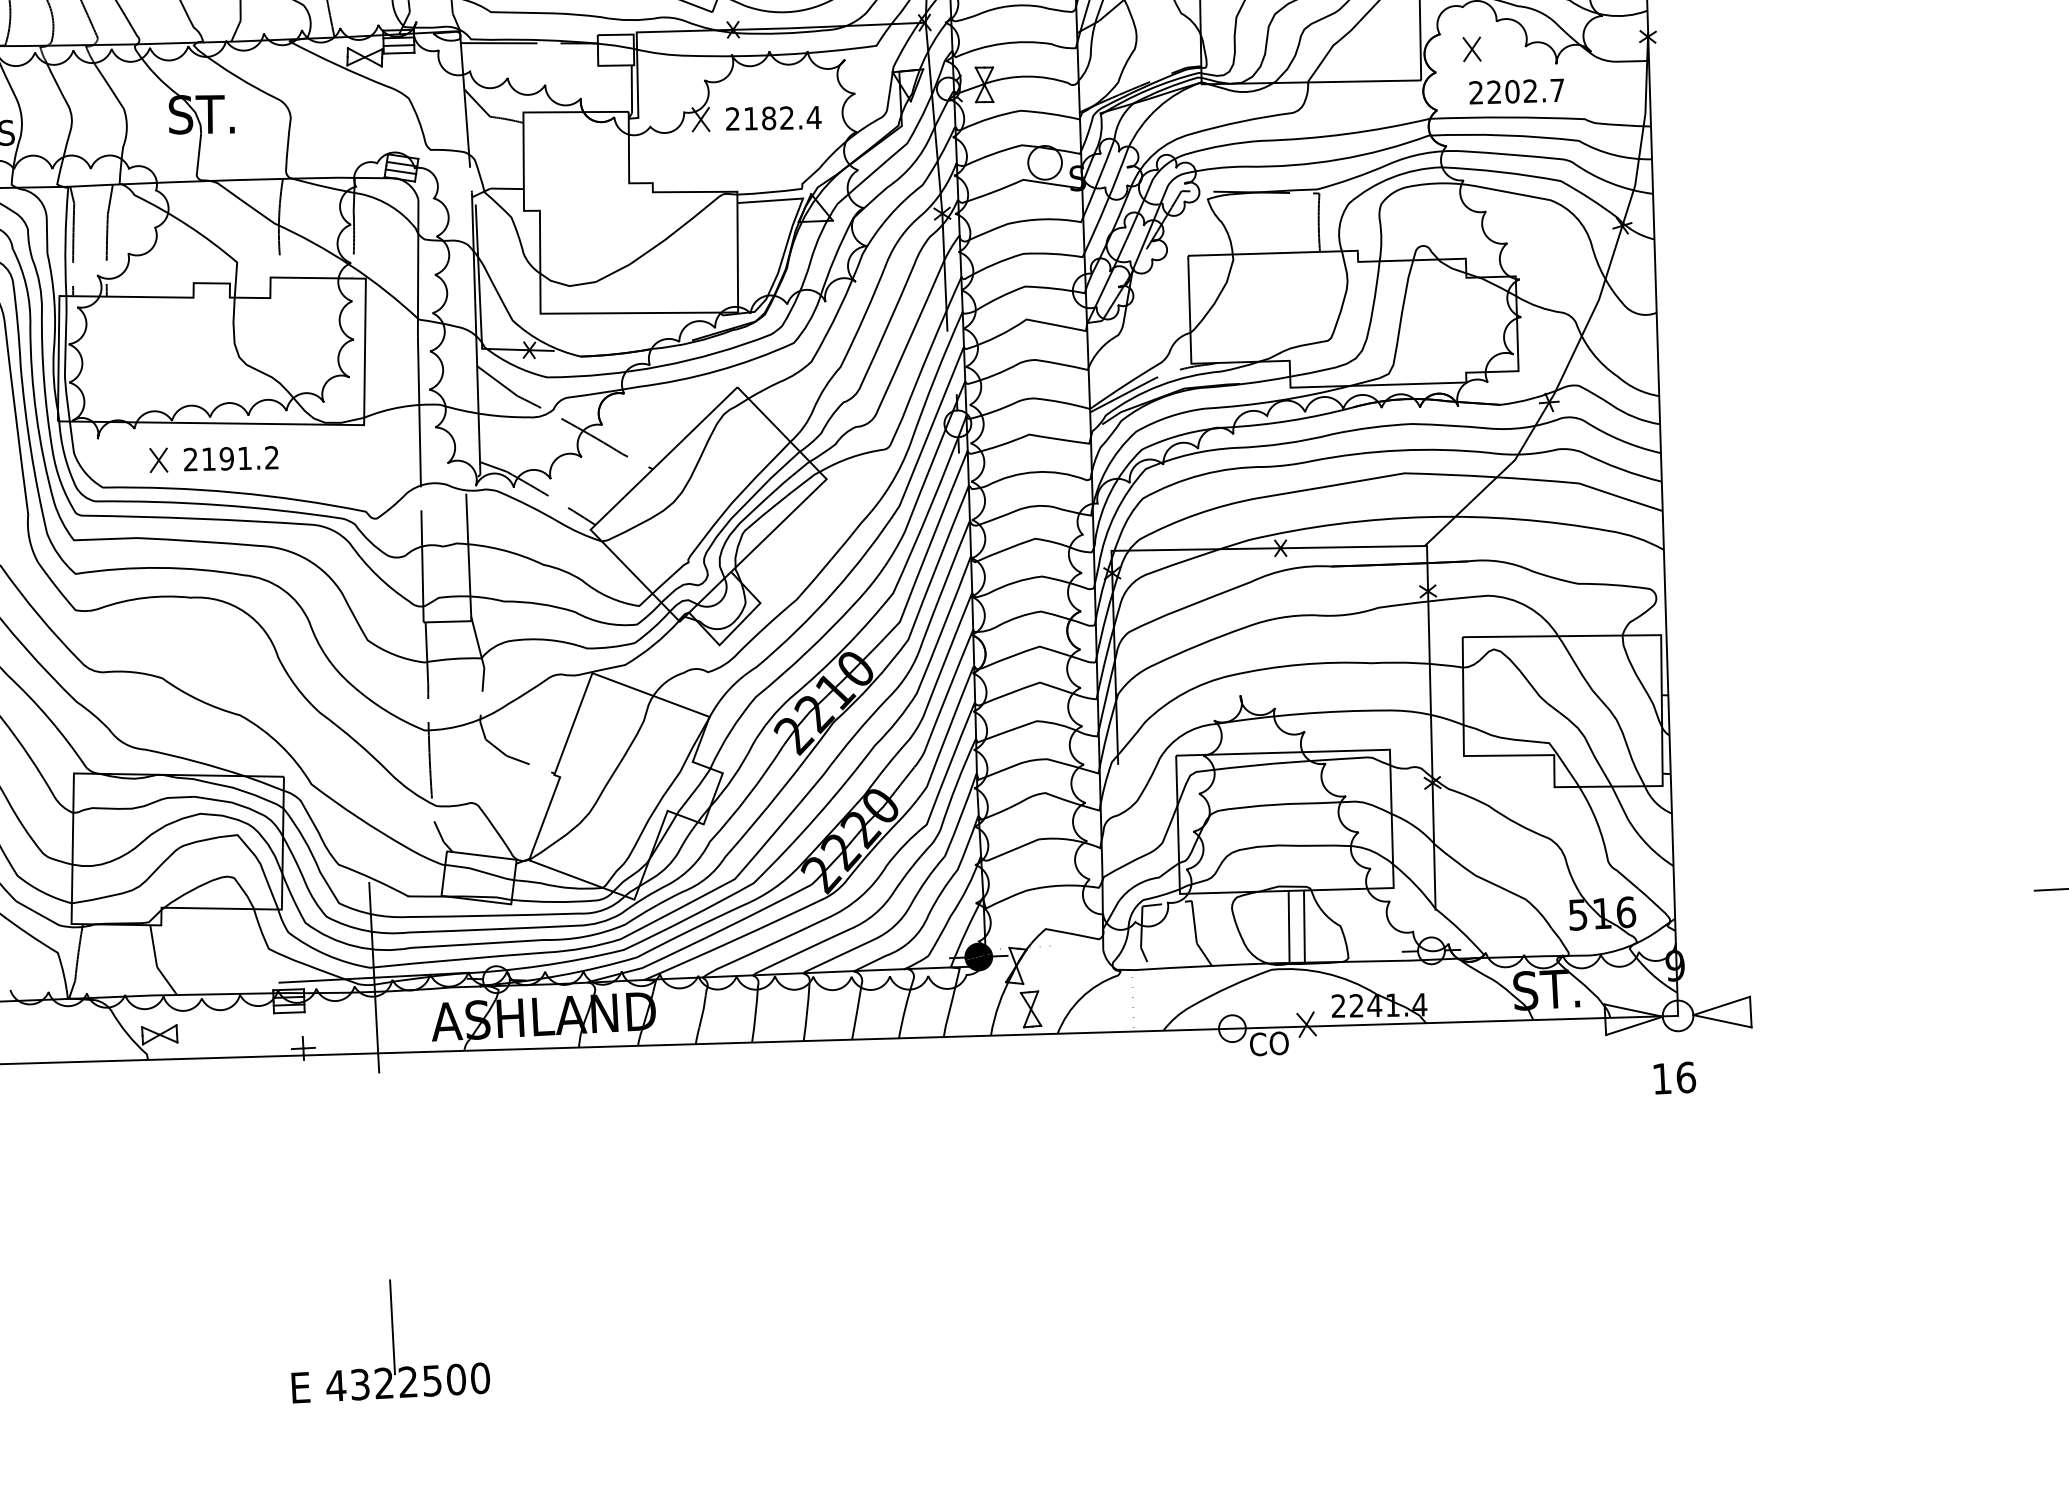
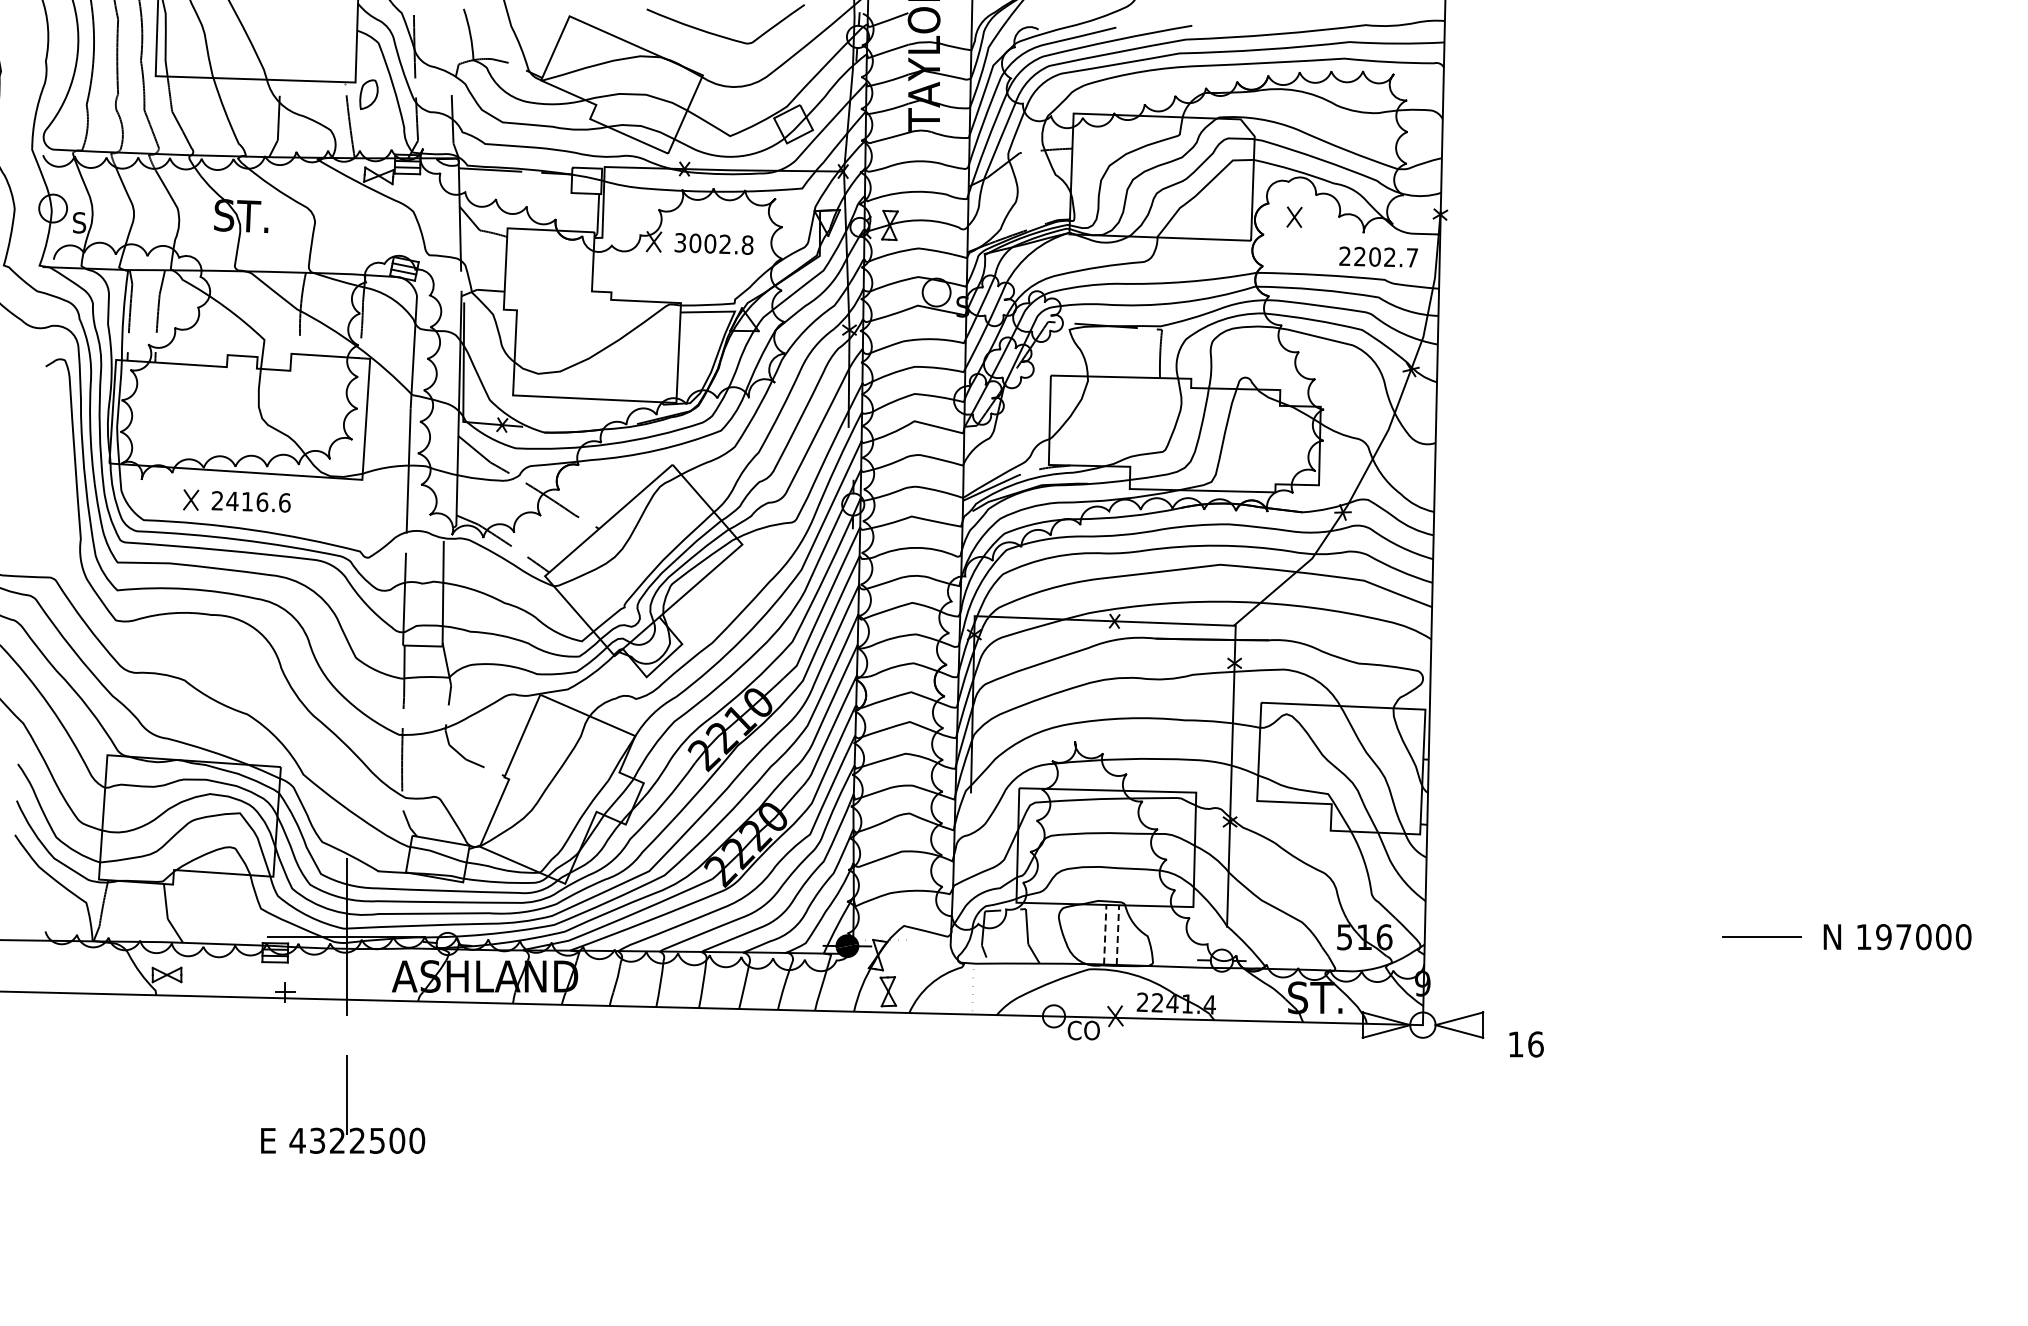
text: (1516, 90) -> (1378, 256), moved
text: (772, 117) -> (713, 243), 2182.4 -> 3002.8
text: (240, 457) -> (258, 501), 2191.2 -> 2416.6
line: (1289, 926) -> (1105, 934), solid -> dashed
line: (1303, 927) -> (1117, 935), solid -> dashed
text: (1674, 1078) -> (1526, 1044), moved
part: (389, 1339) -> (343, 1104), moved

